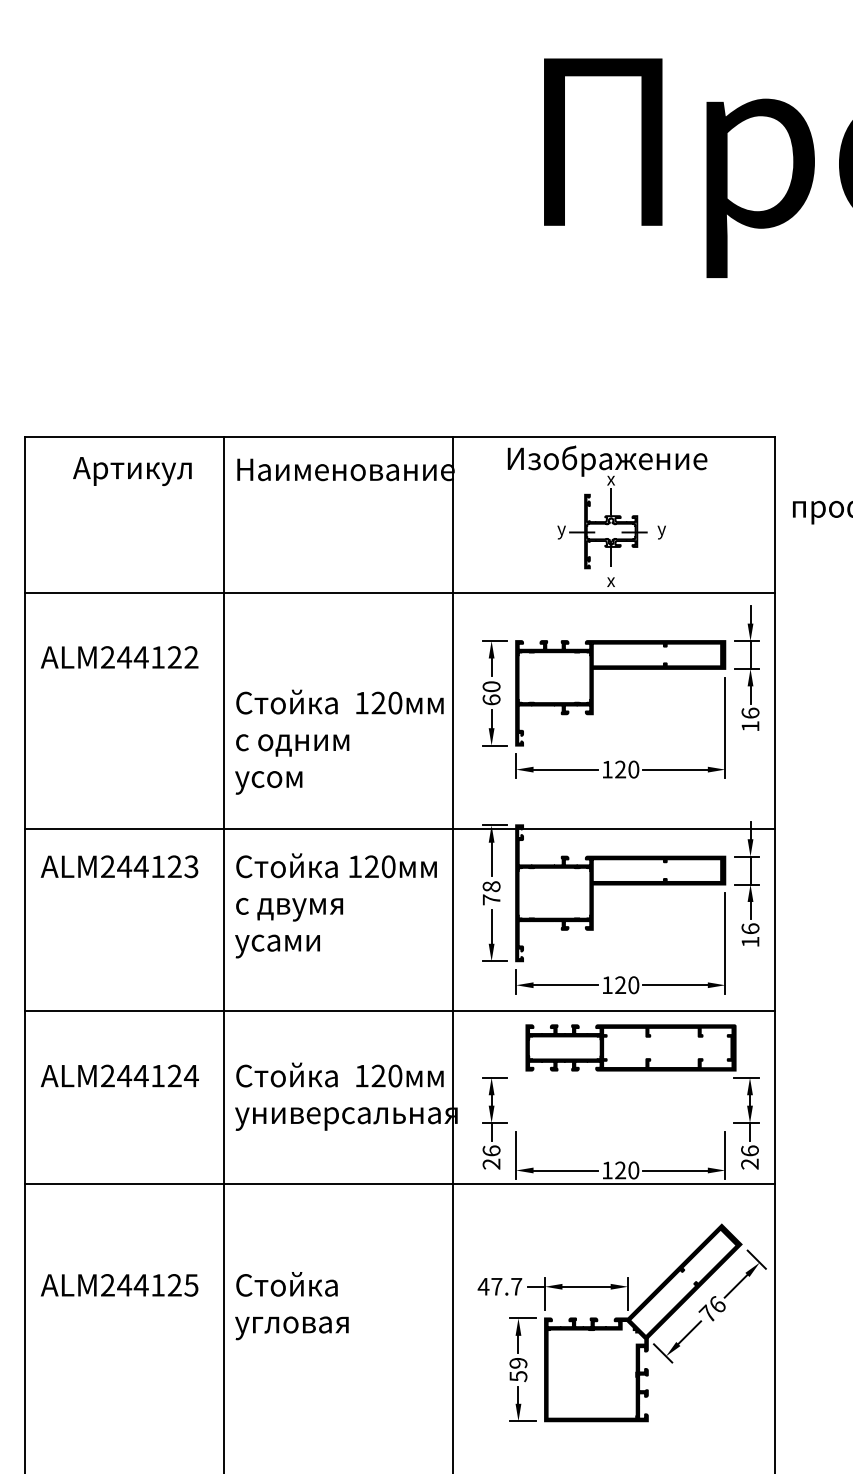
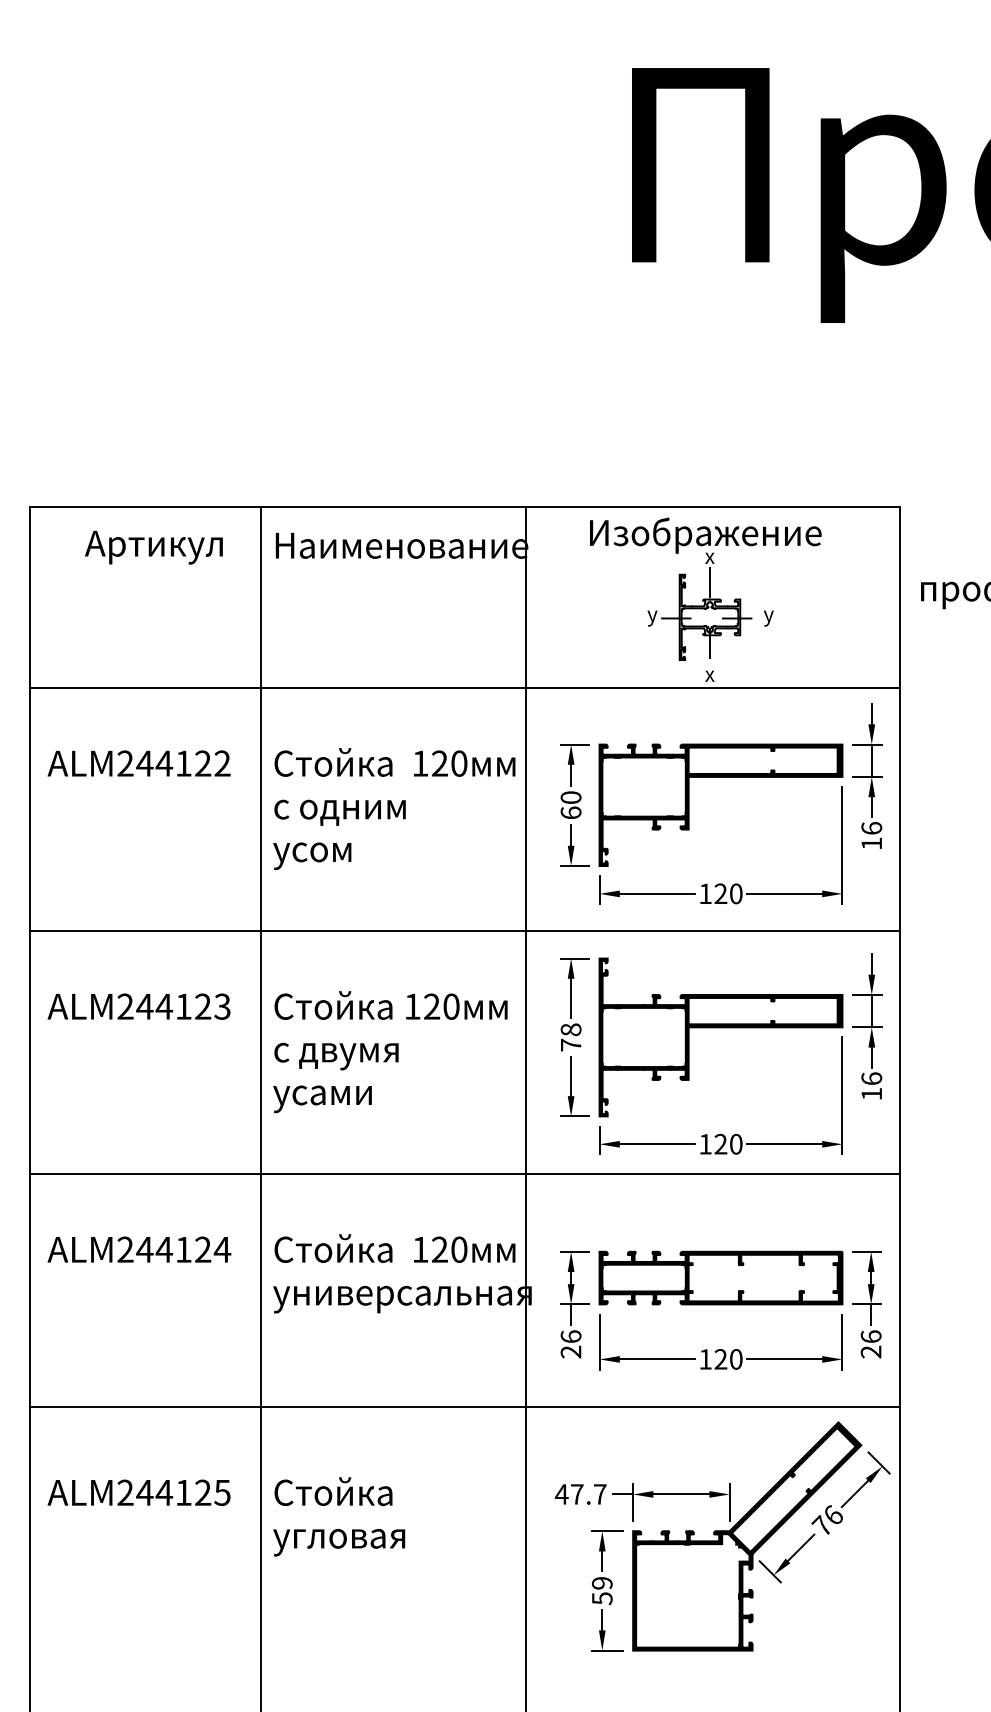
text: (339, 741) -> (394, 808), moved
line: (399, 829) -> (464, 931), moved
part: (630, 1047) -> (720, 1277), moved
line: (399, 1184) -> (464, 1407), moved

